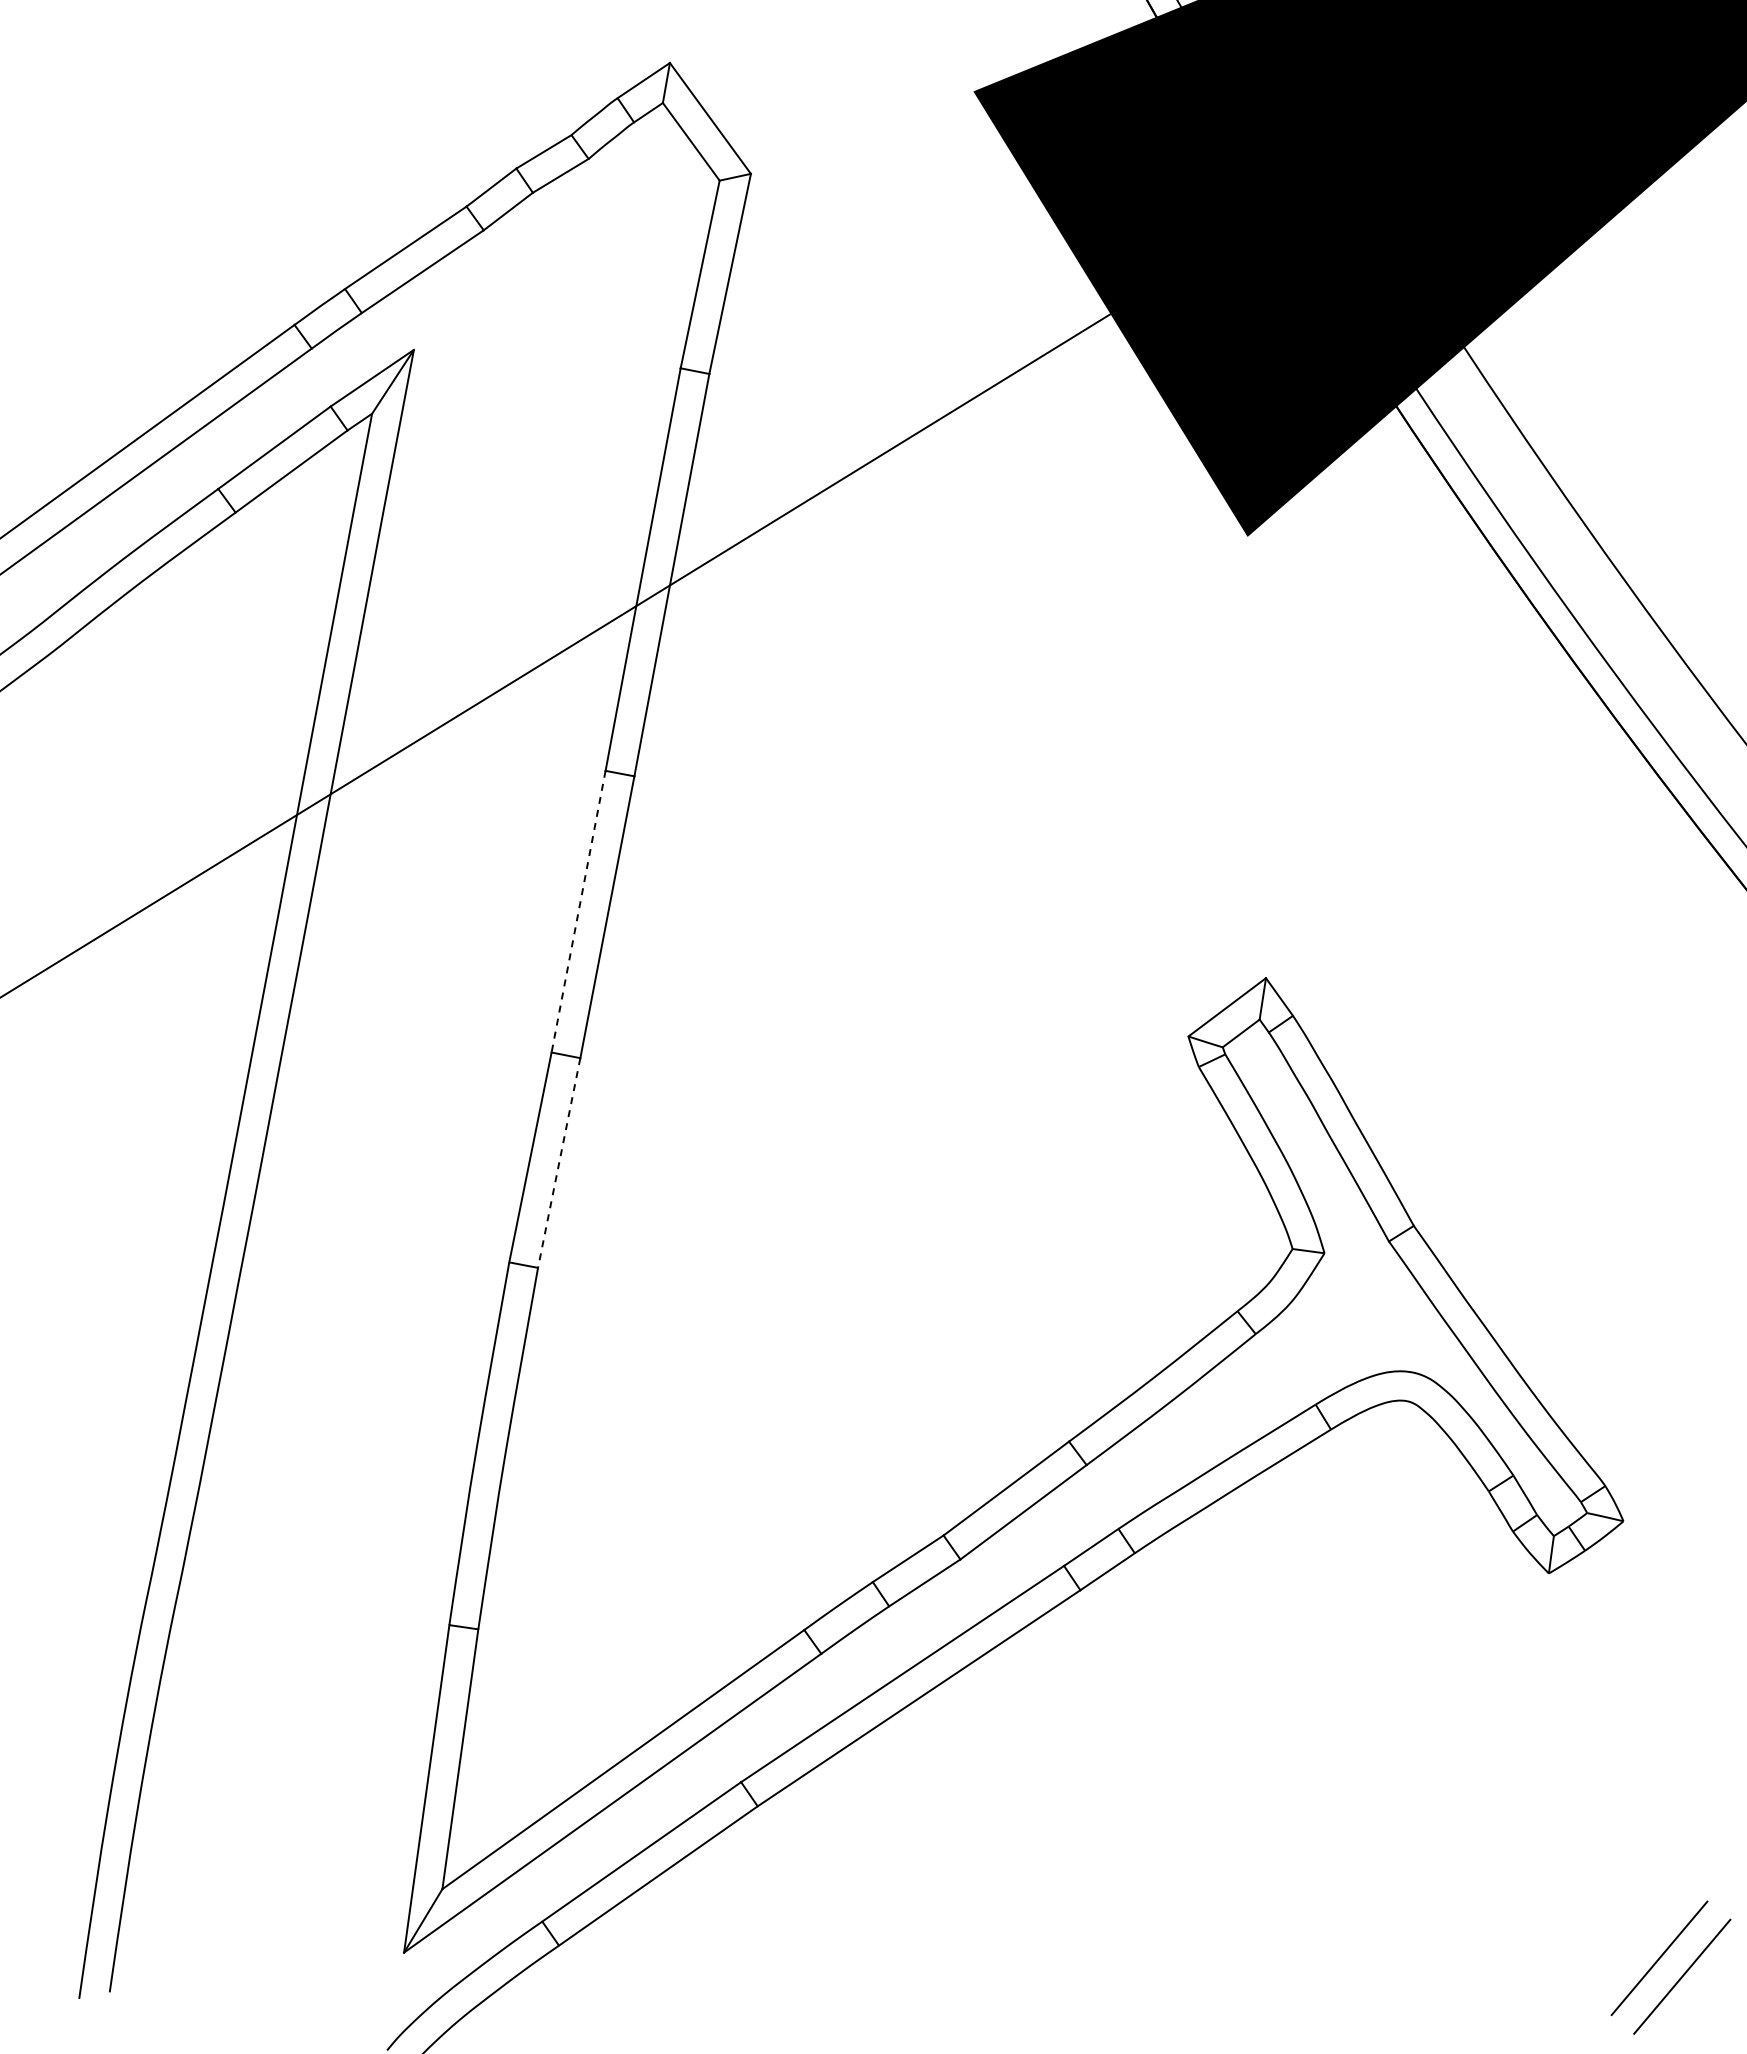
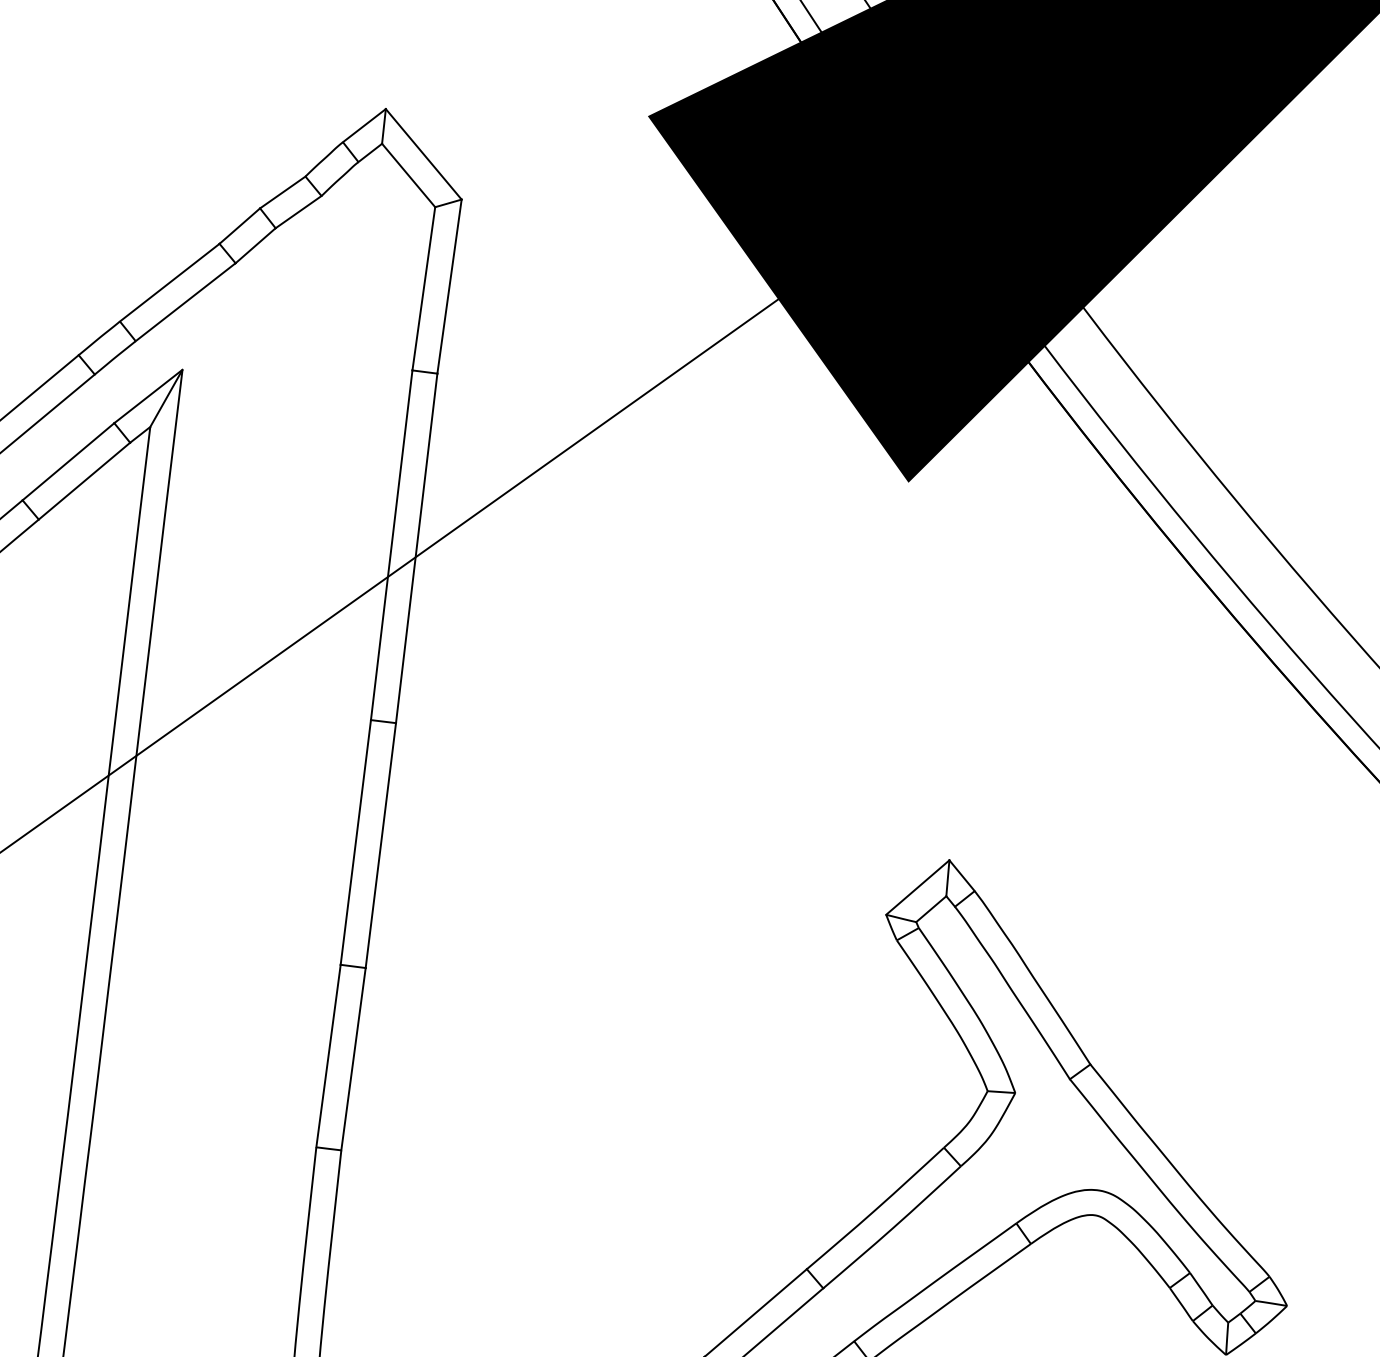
line: (578, 912) -> (355, 843), dashed -> solid
line: (559, 1163) -> (353, 1059), dashed -> solid

